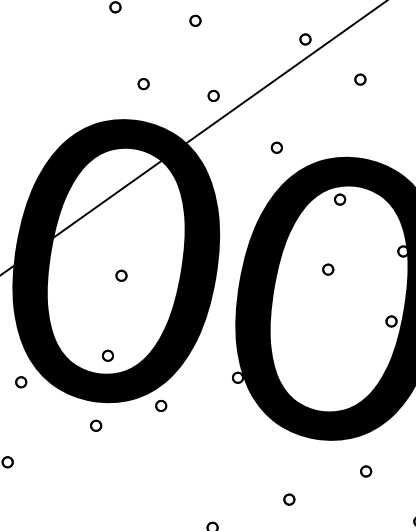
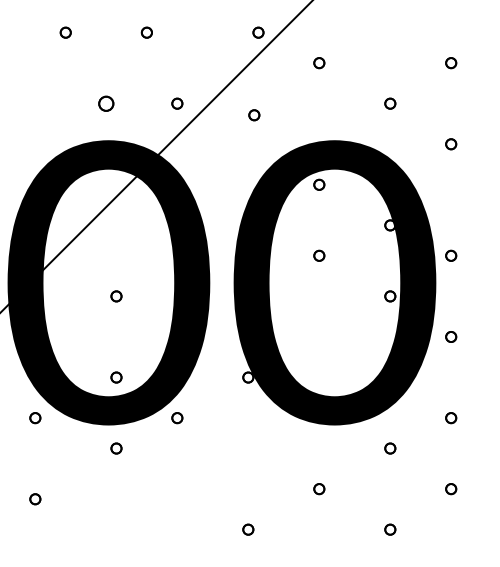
part: (143, 83) -> (106, 103), size x1.4
part: (277, 148) -> (254, 115), moved

